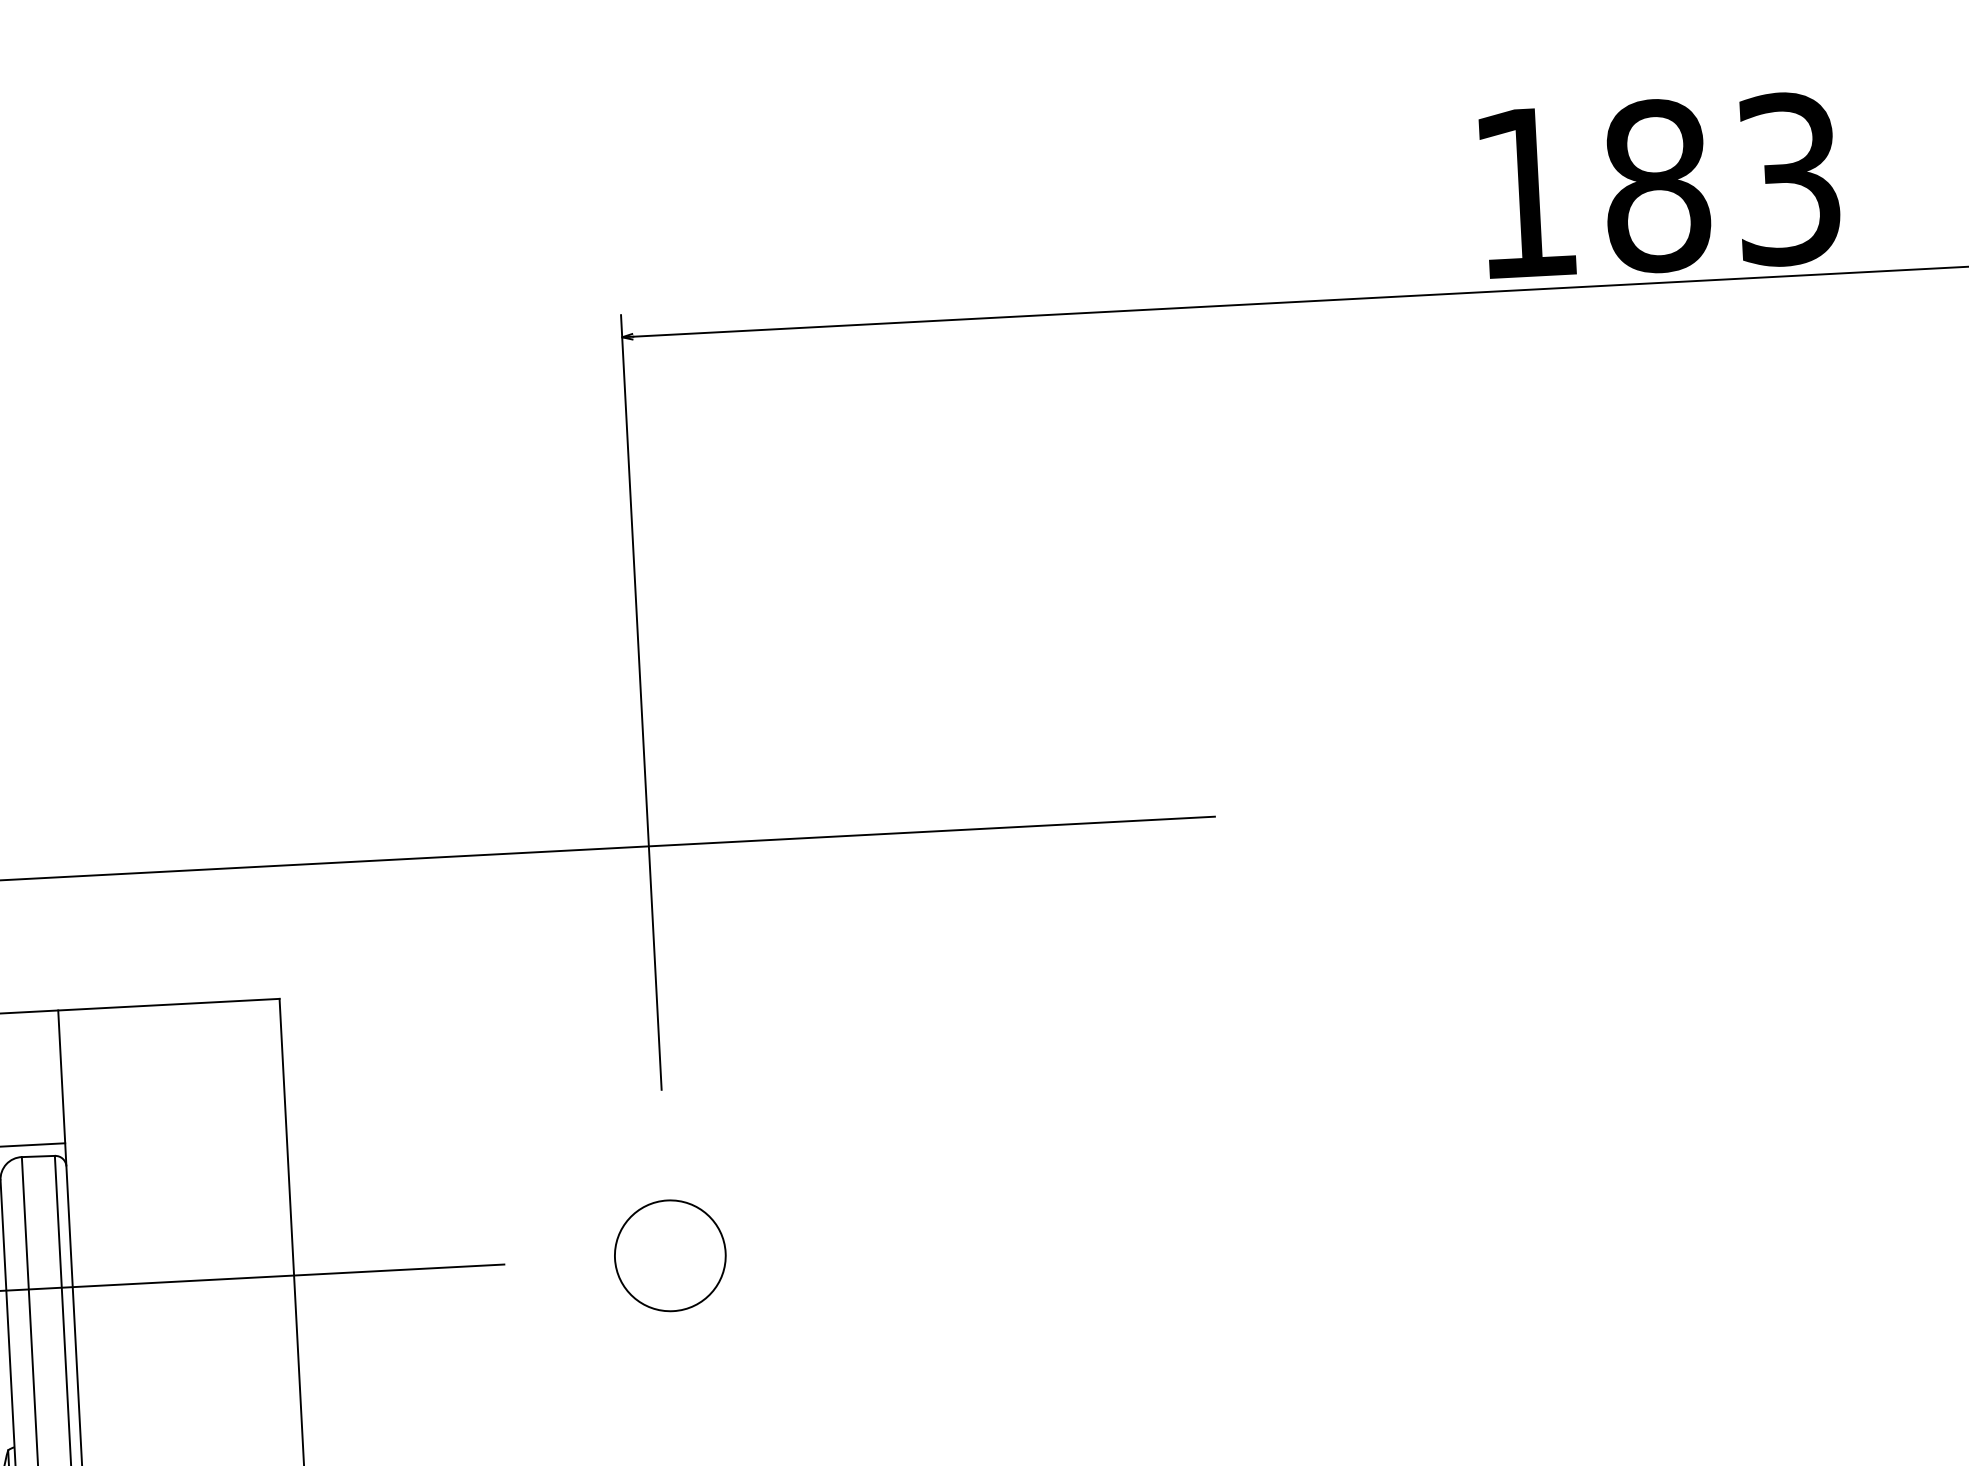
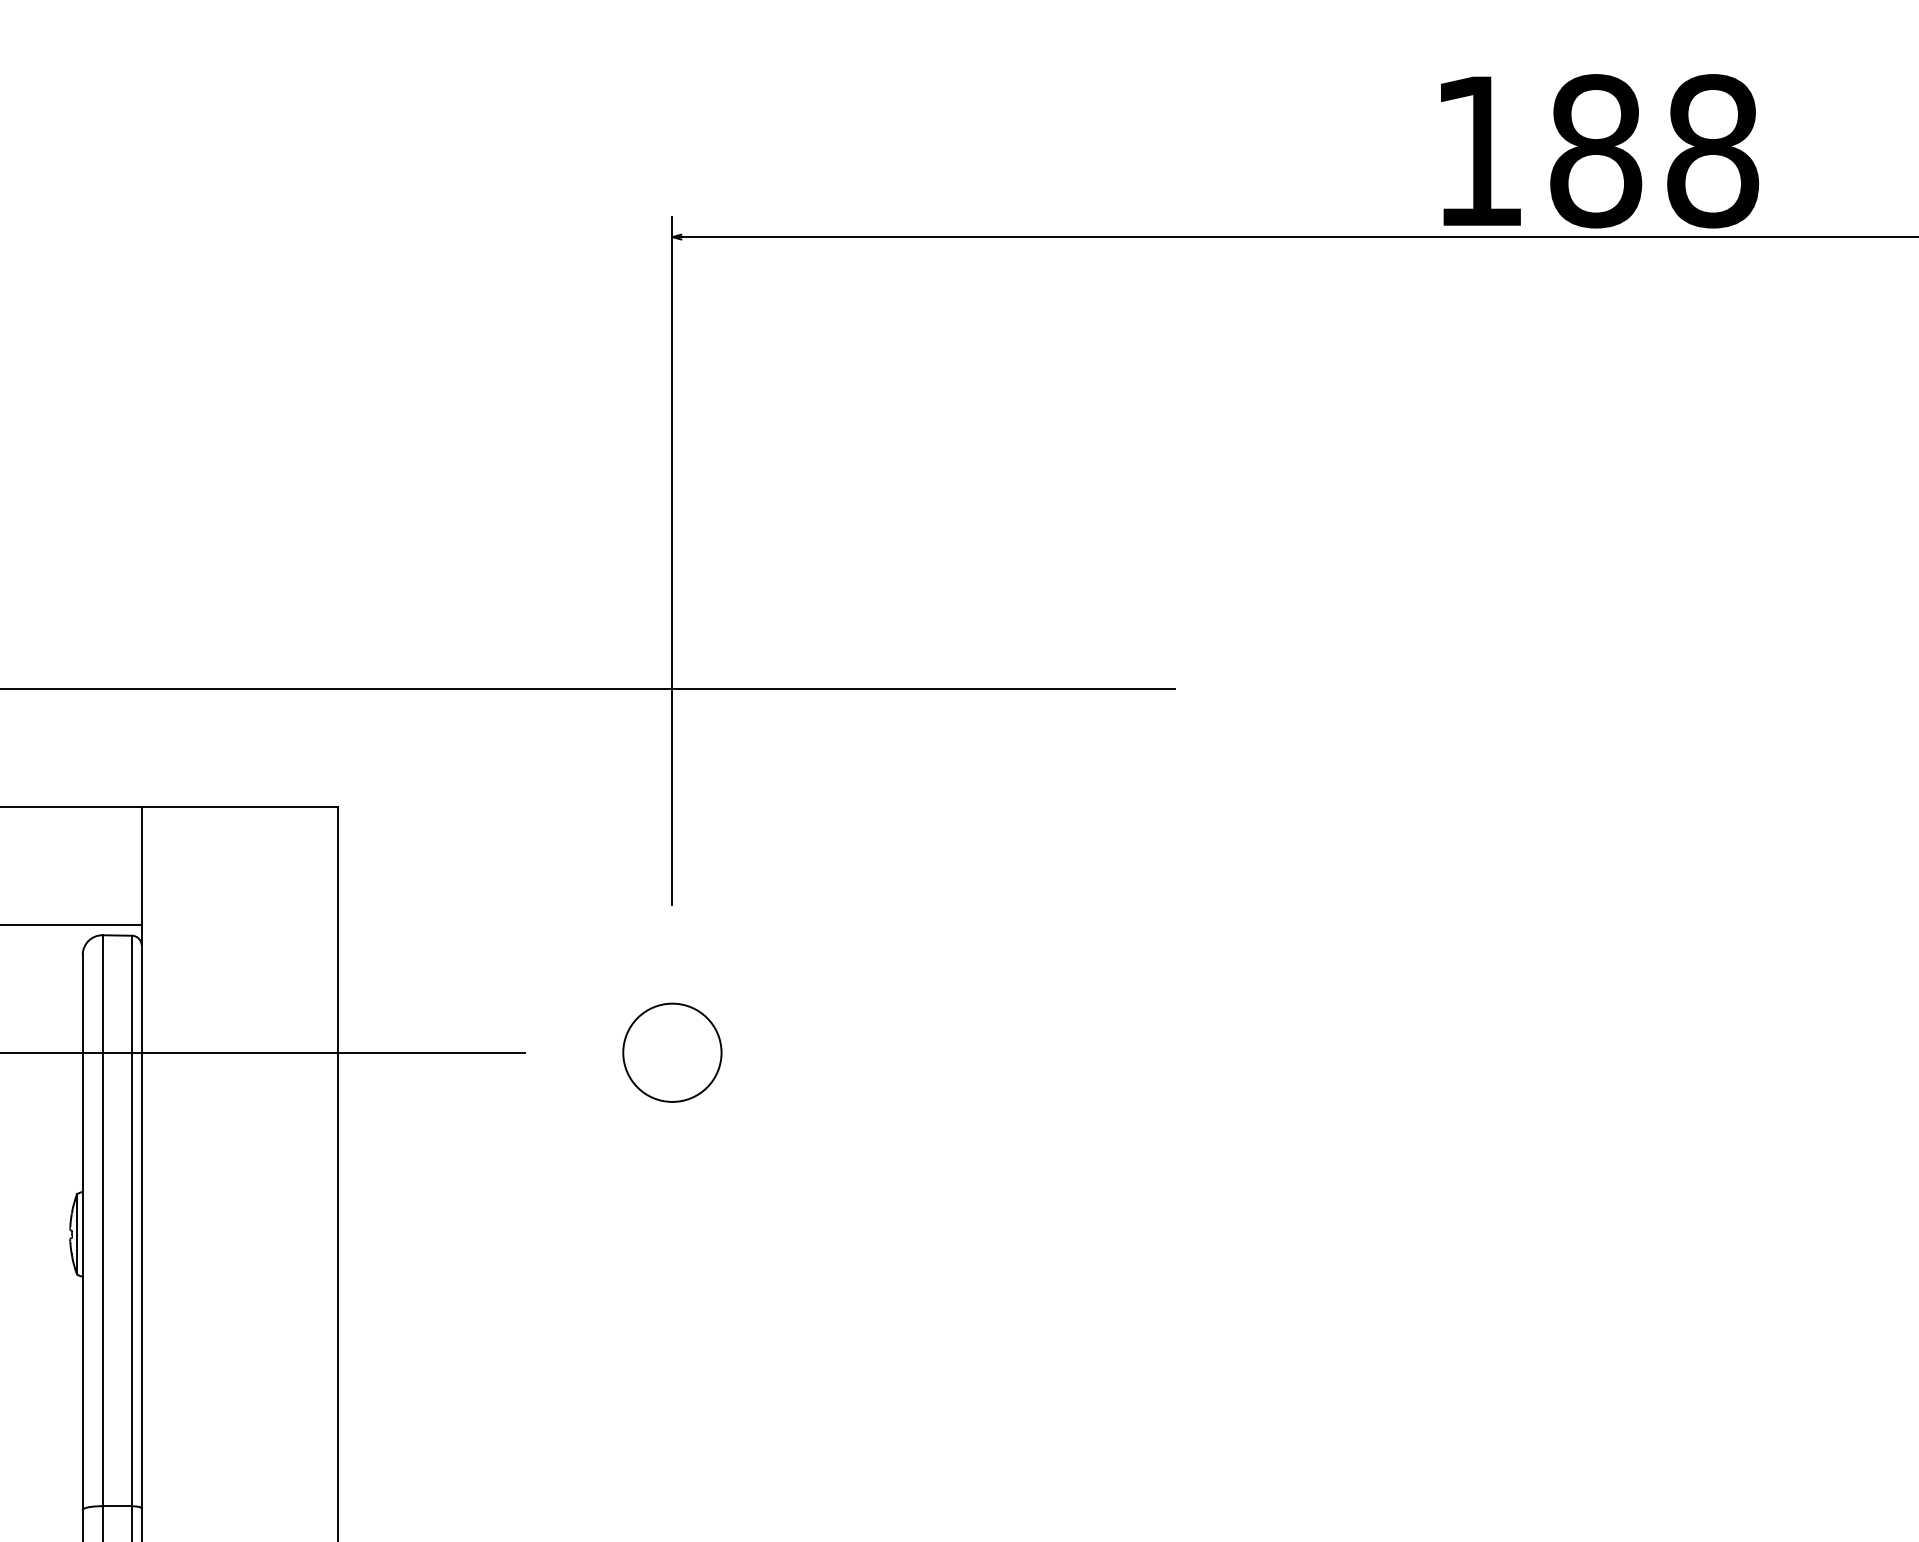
text: (1789, 179) -> (1713, 151), 183 -> 188

